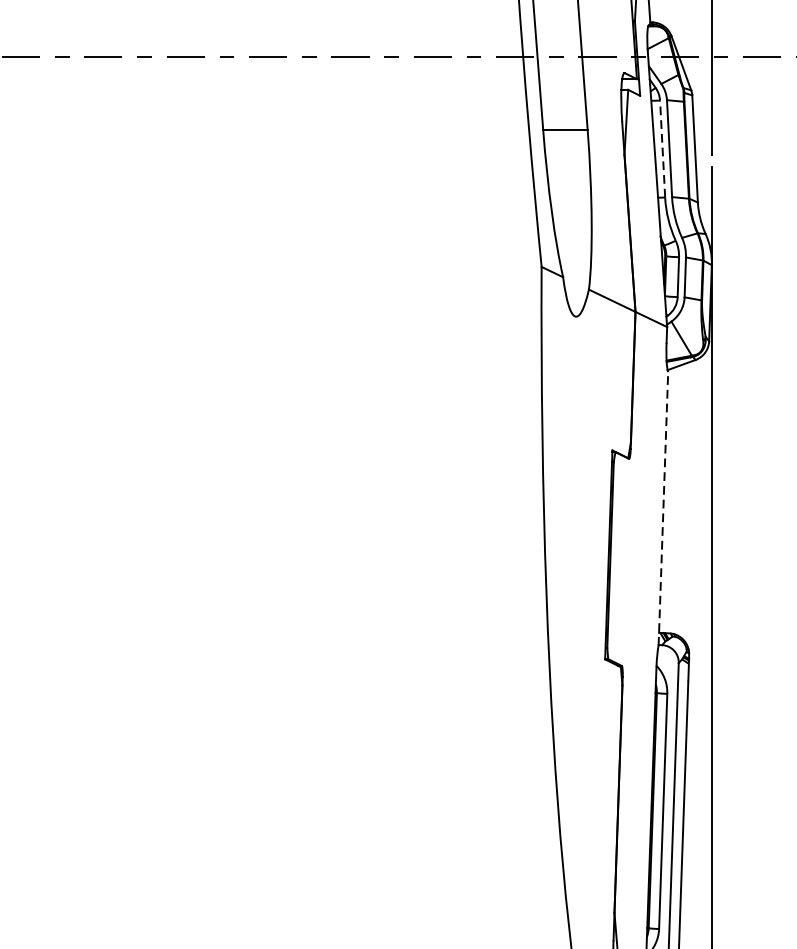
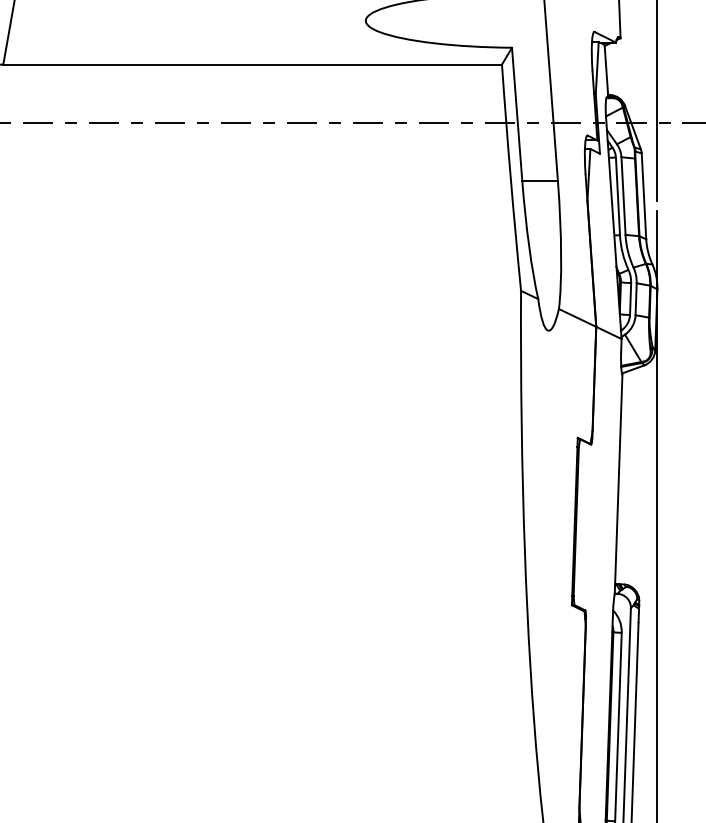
line: (662, 149) -> (617, 196), dashed -> solid
line: (663, 508) -> (618, 484), dashed -> solid

